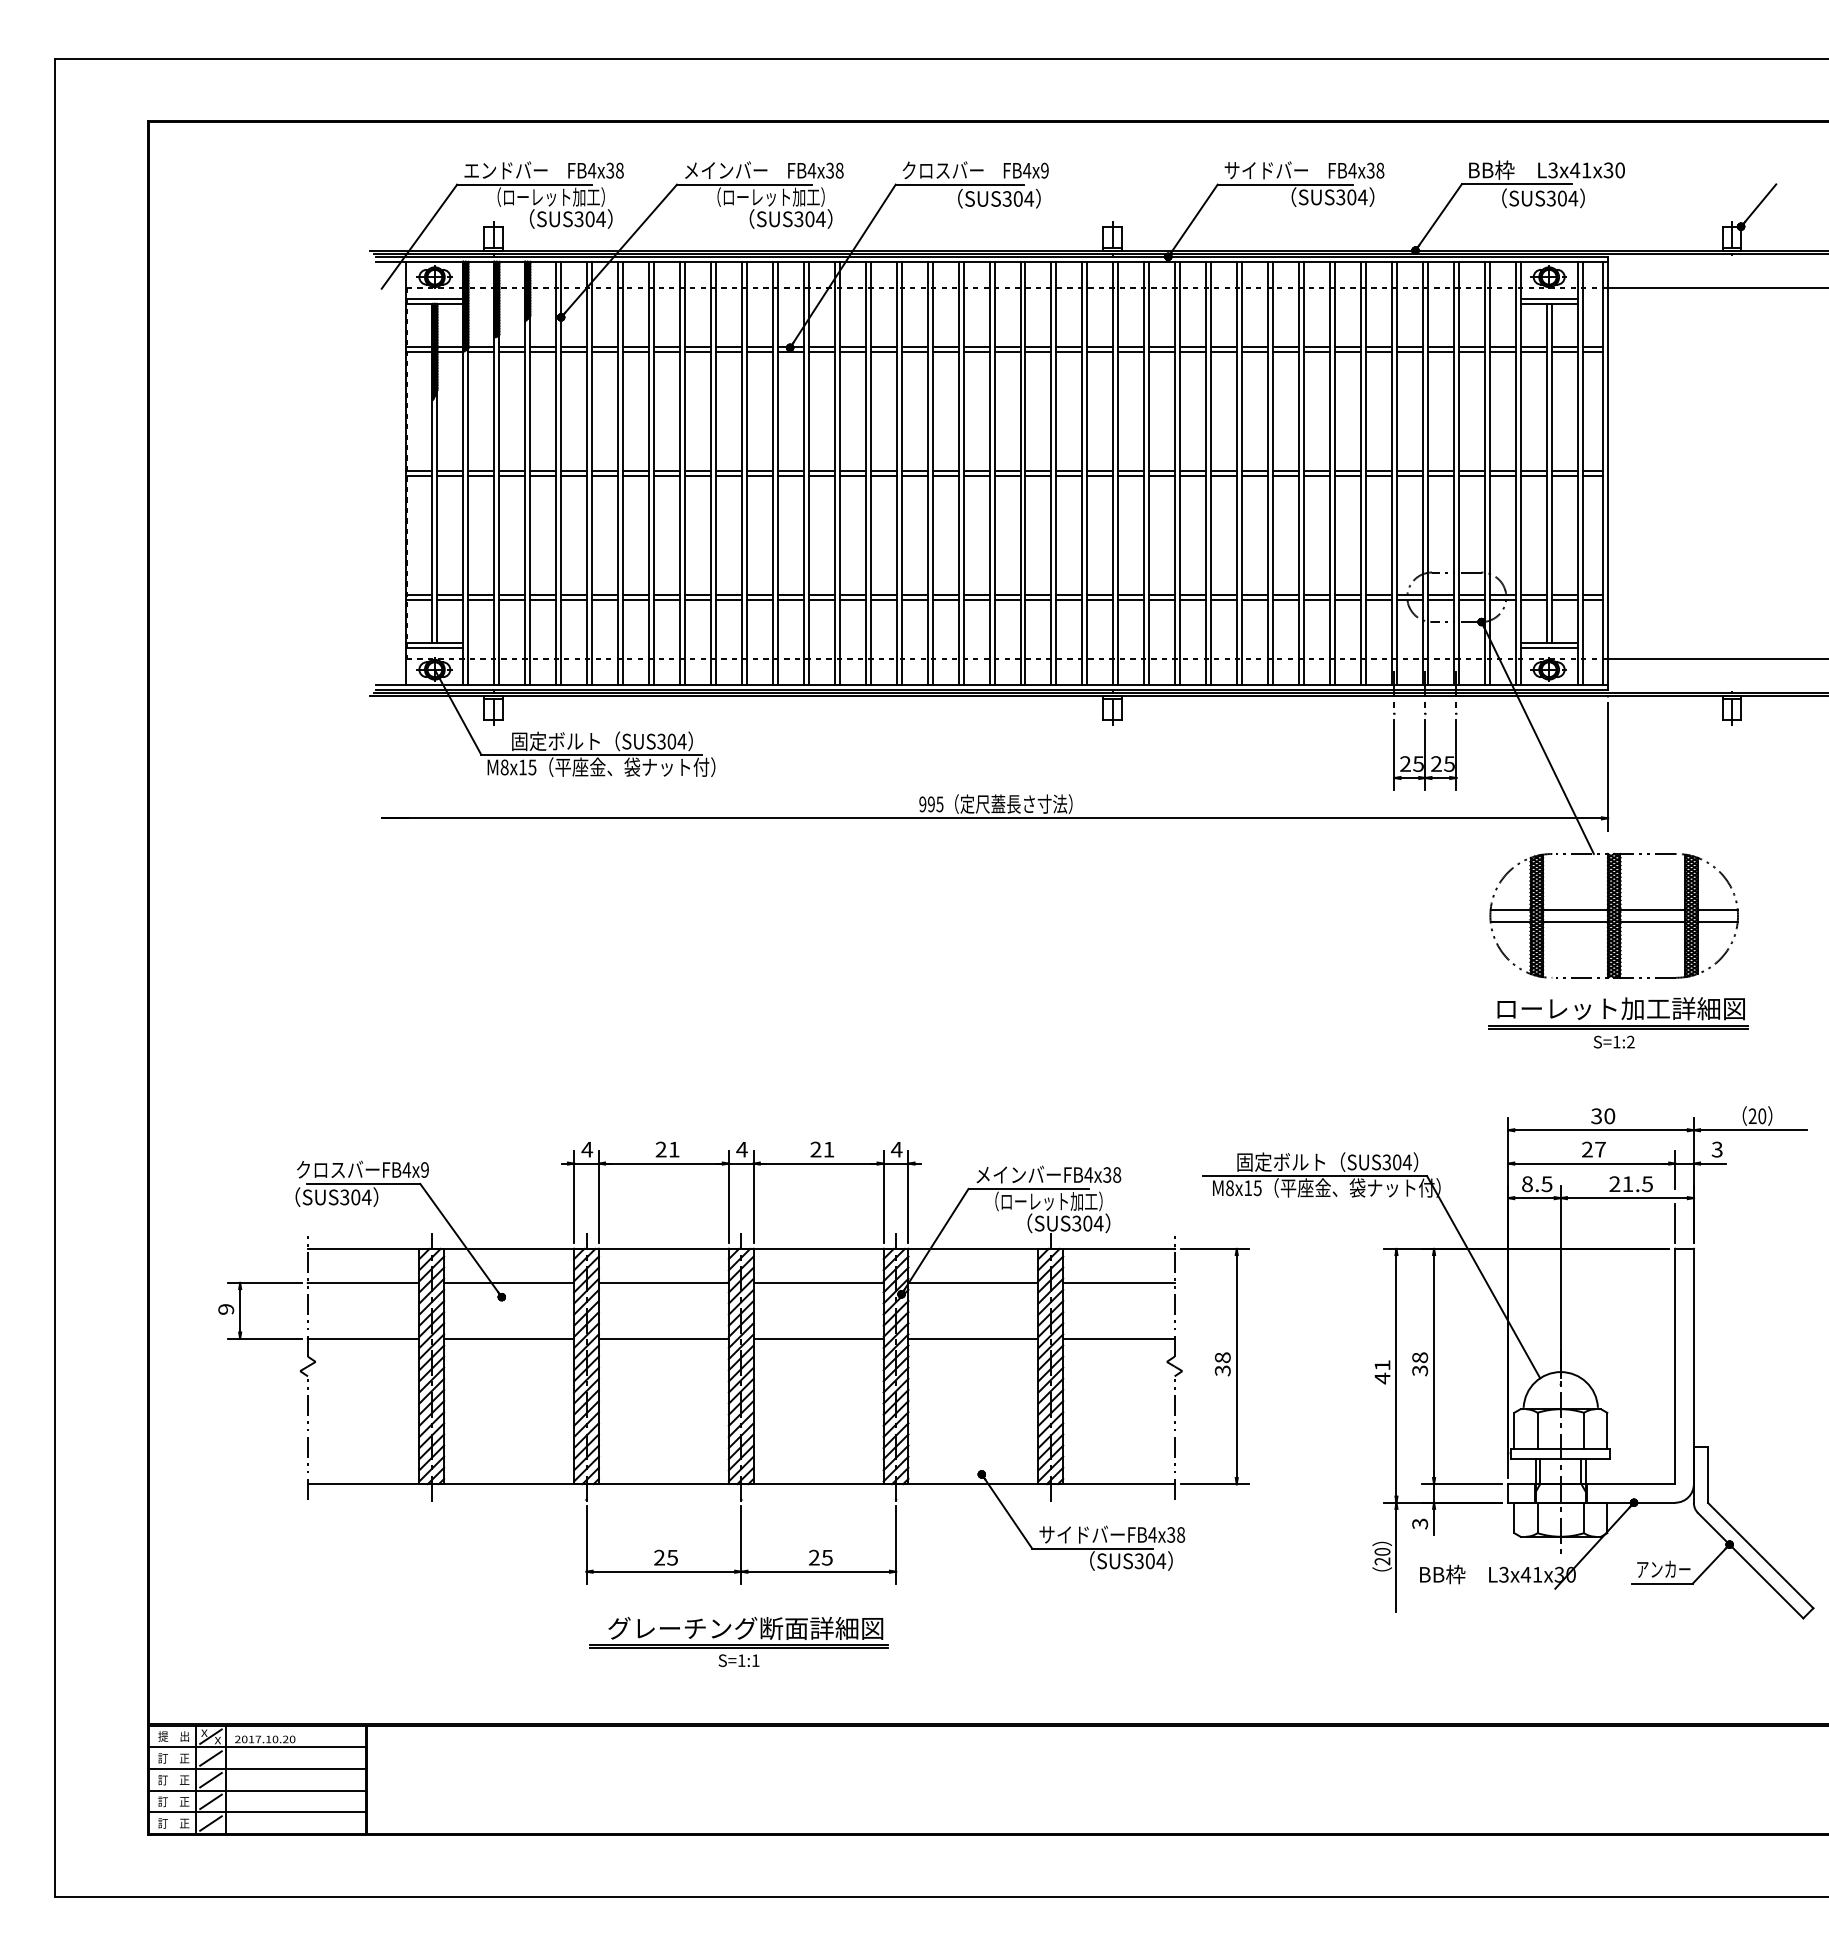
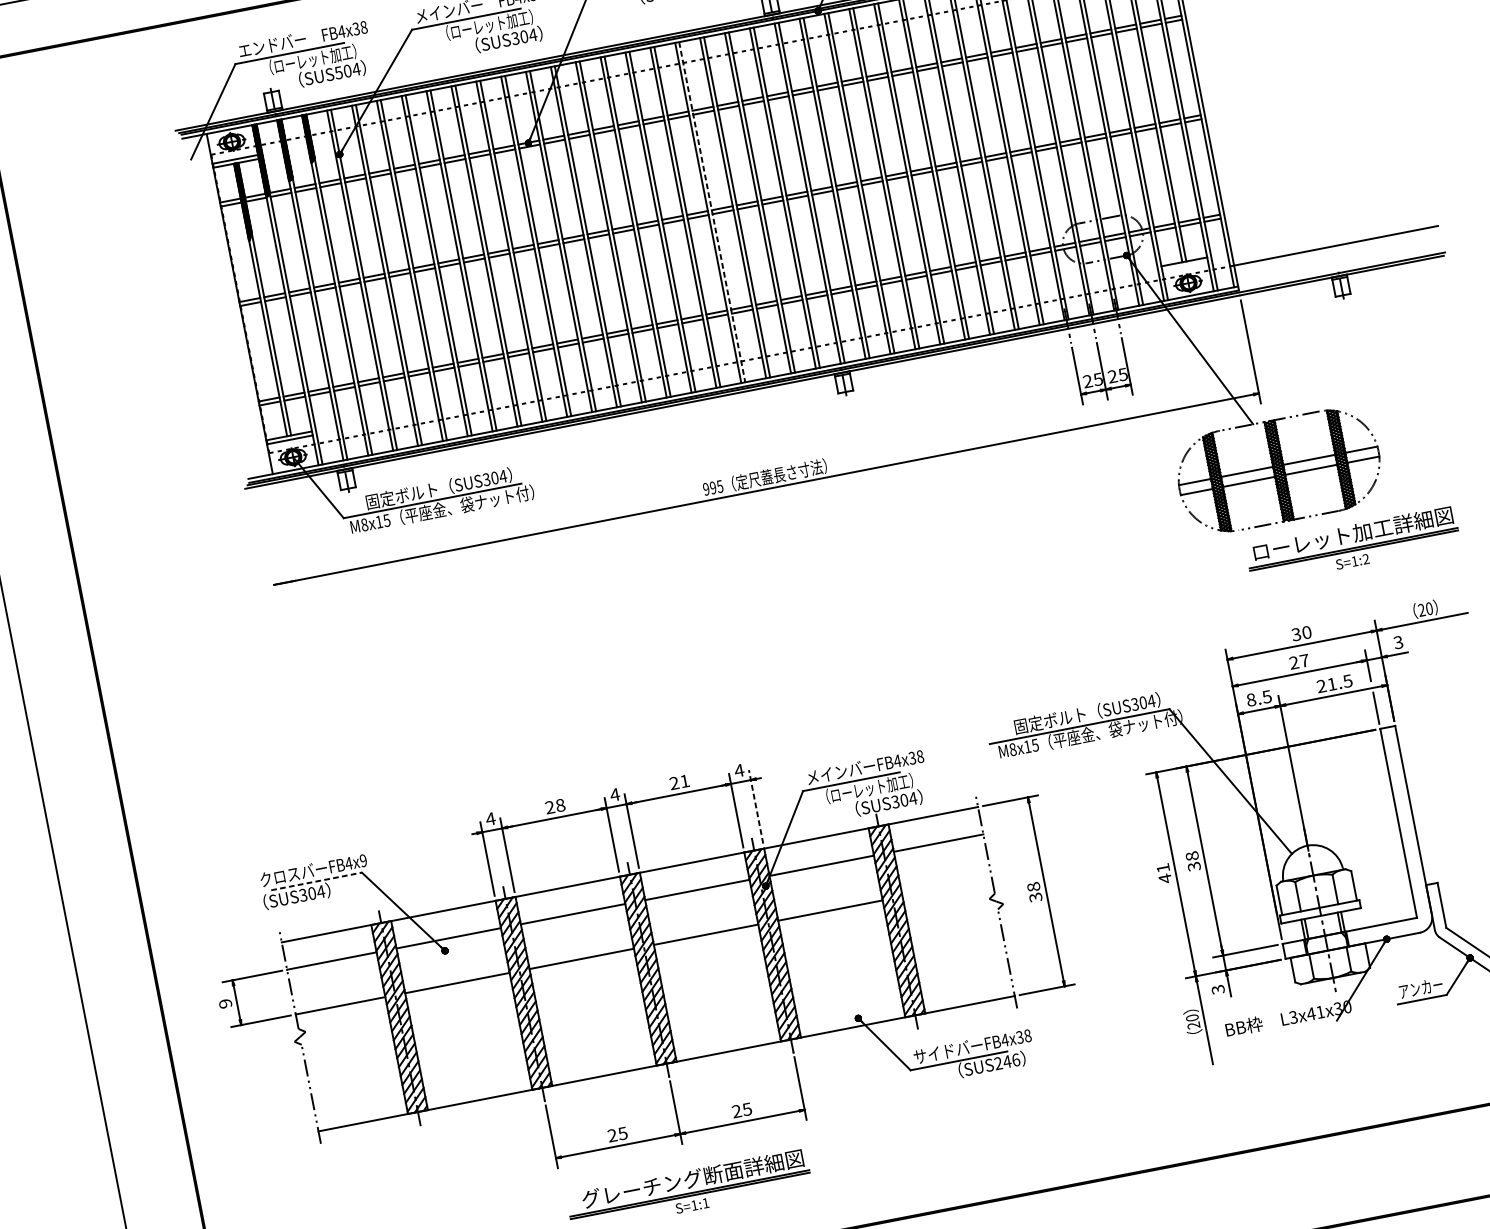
text: (579, 218) -> (339, 72), SUS304 -> SUS504
line: (994, 473) -> (712, 212), solid -> dashed
line: (1548, 648) -> (1184, 266), removed
part: (1618, 1022) -> (1353, 545), moved
text: (674, 1149) -> (560, 805), 21 -> 28
line: (364, 1183) -> (317, 881), solid -> dashed
line: (908, 1196) -> (756, 806), solid -> dashed
line: (1118, 1338) -> (946, 887), removed
text: (1150, 1561) -> (1007, 1061), SUS304 -> SUS246

